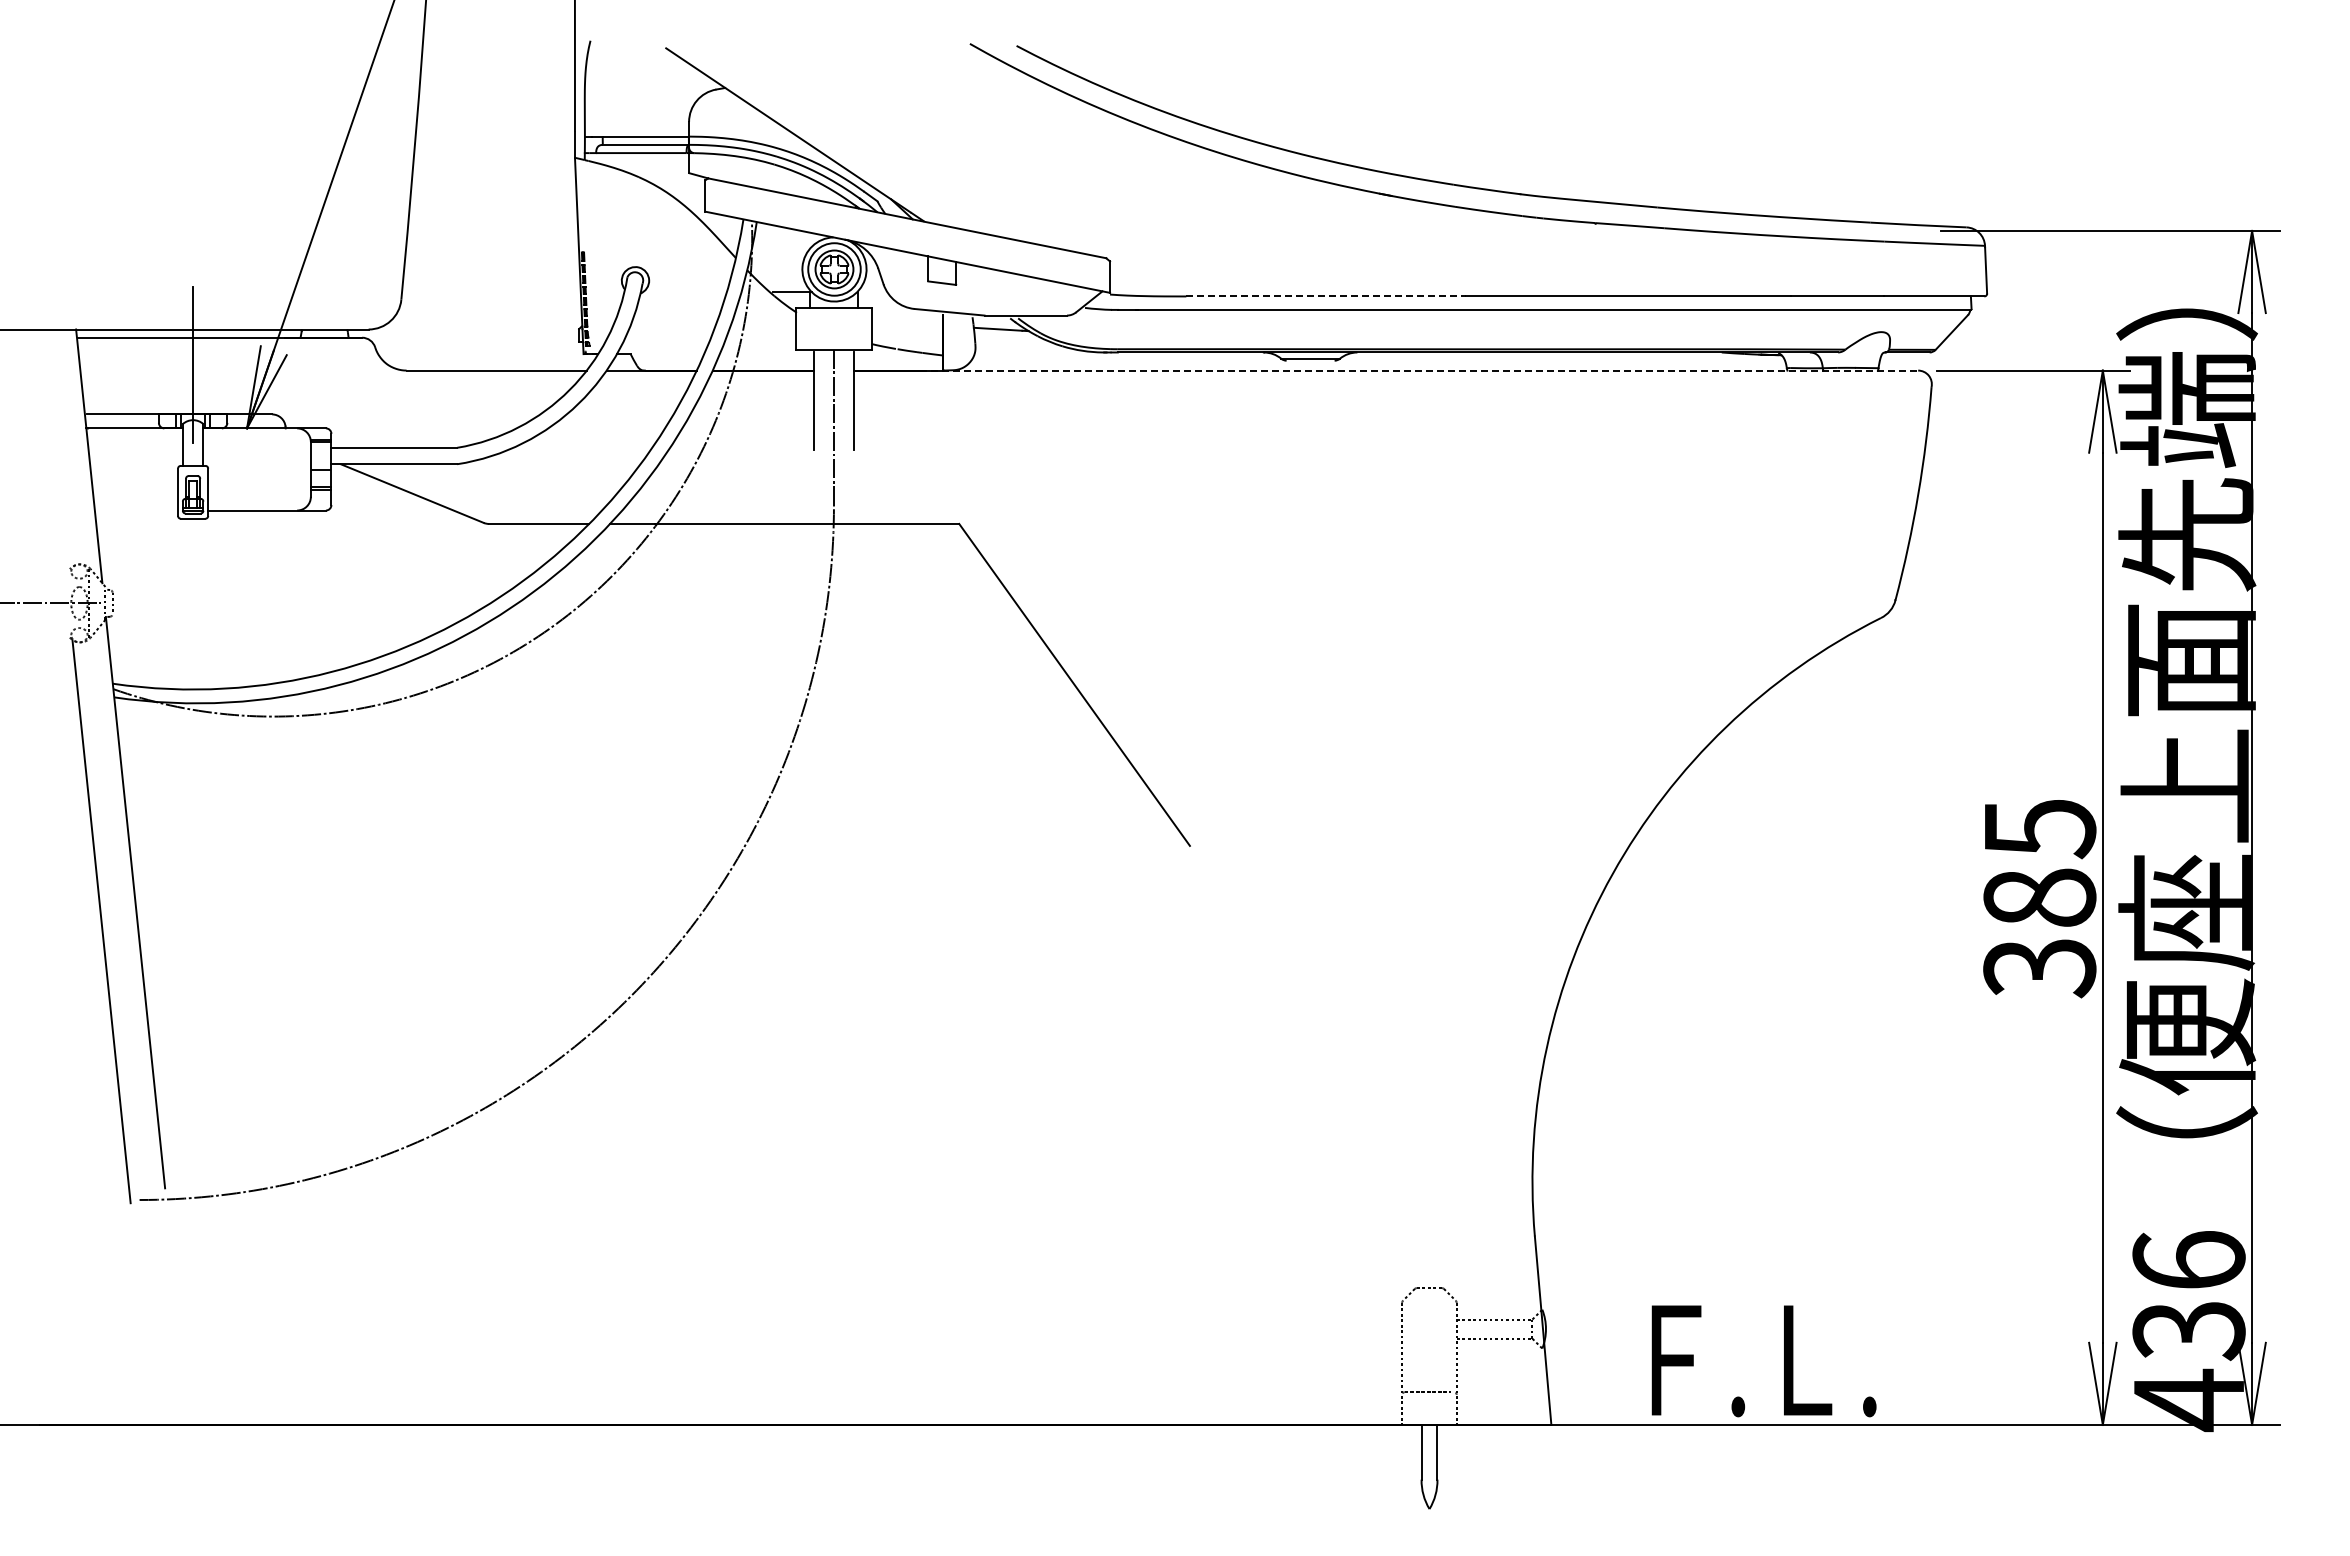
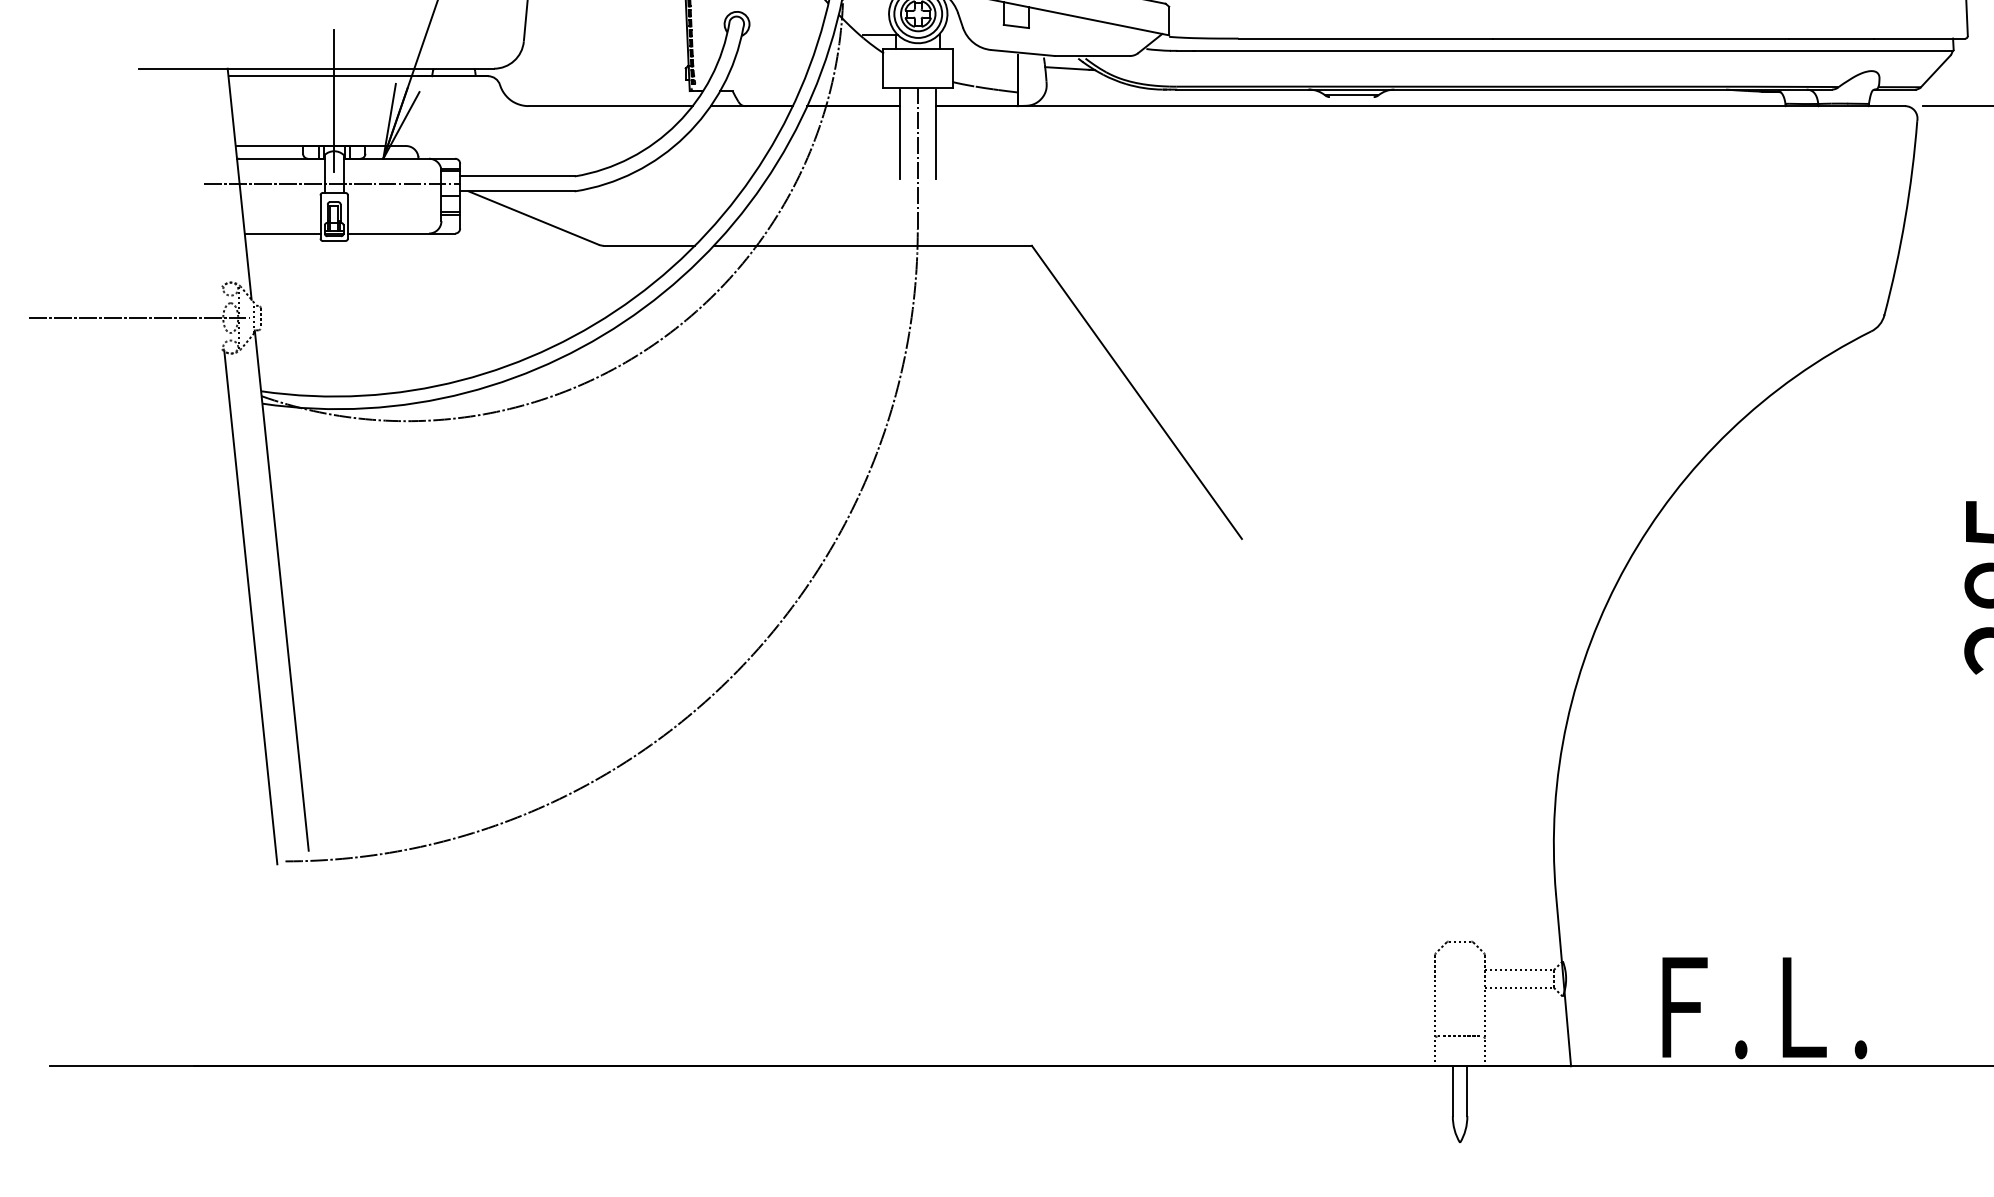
line: (1326, 296) -> (1366, 38), dashed -> solid
line: (1386, 370) -> (1420, 106), dashed -> solid
line: (190, 456) -> (331, 184), added
line: (136, 510) -> (282, 233), added

